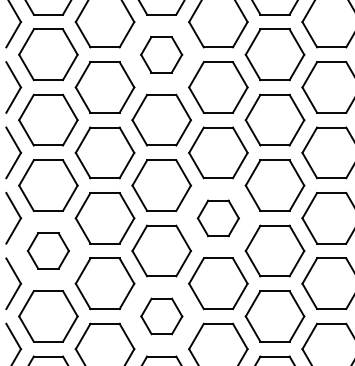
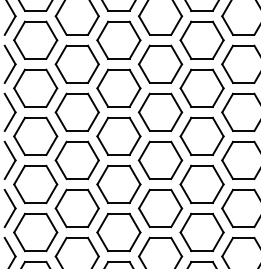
part: (161, 54) -> (118, 40), size x1.43
part: (218, 218) -> (160, 160), size x1.43
part: (48, 250) -> (35, 184), size x1.43
part: (161, 316) -> (118, 232), size x1.43

